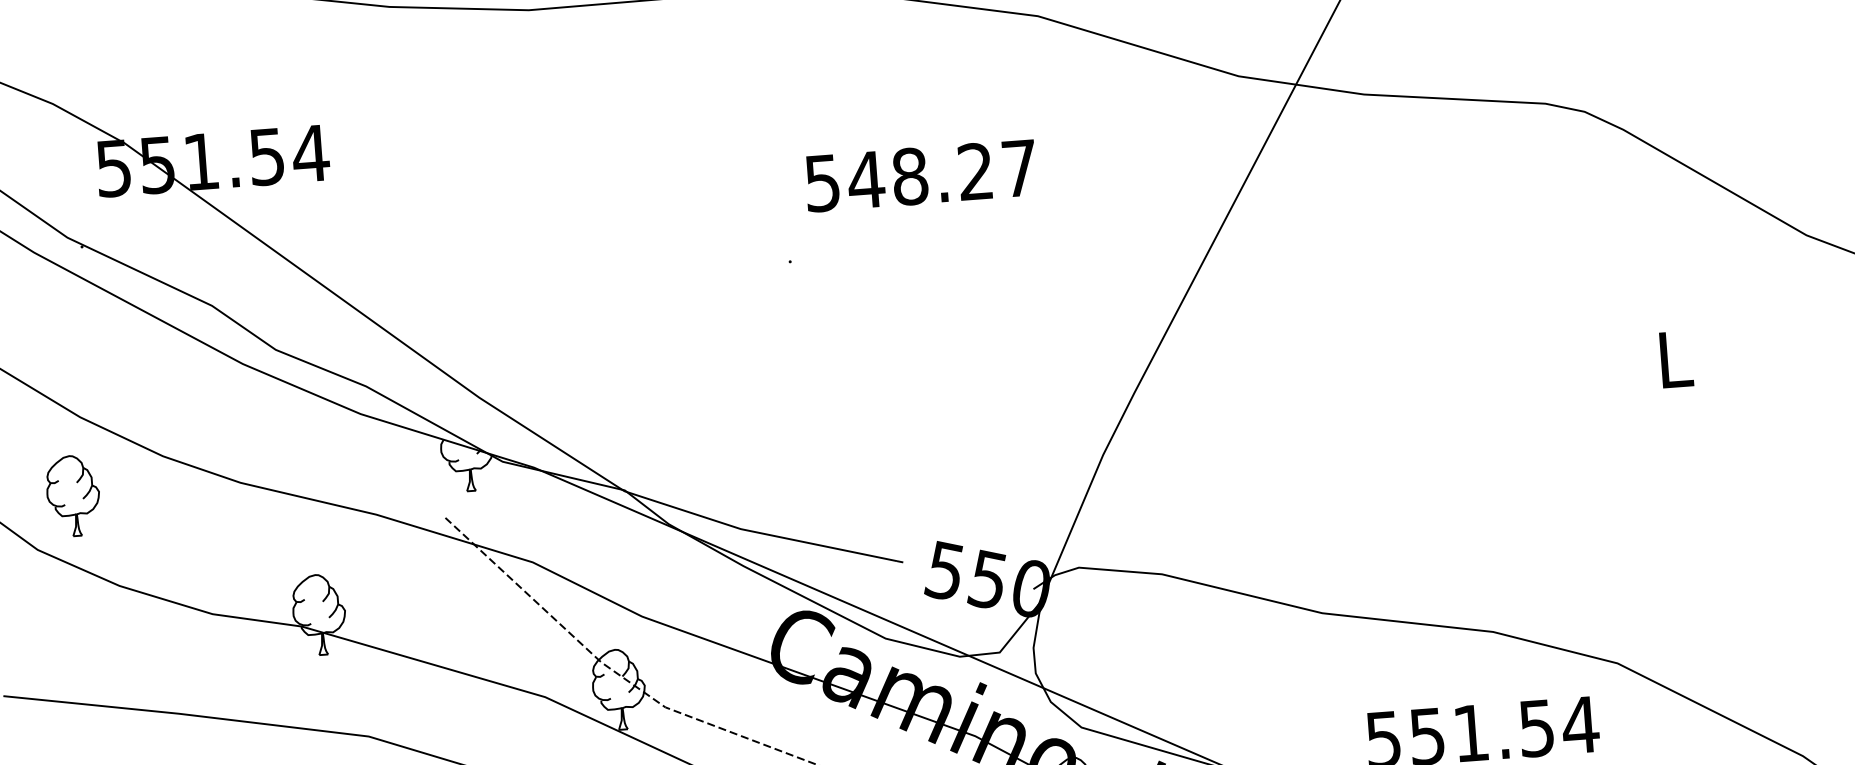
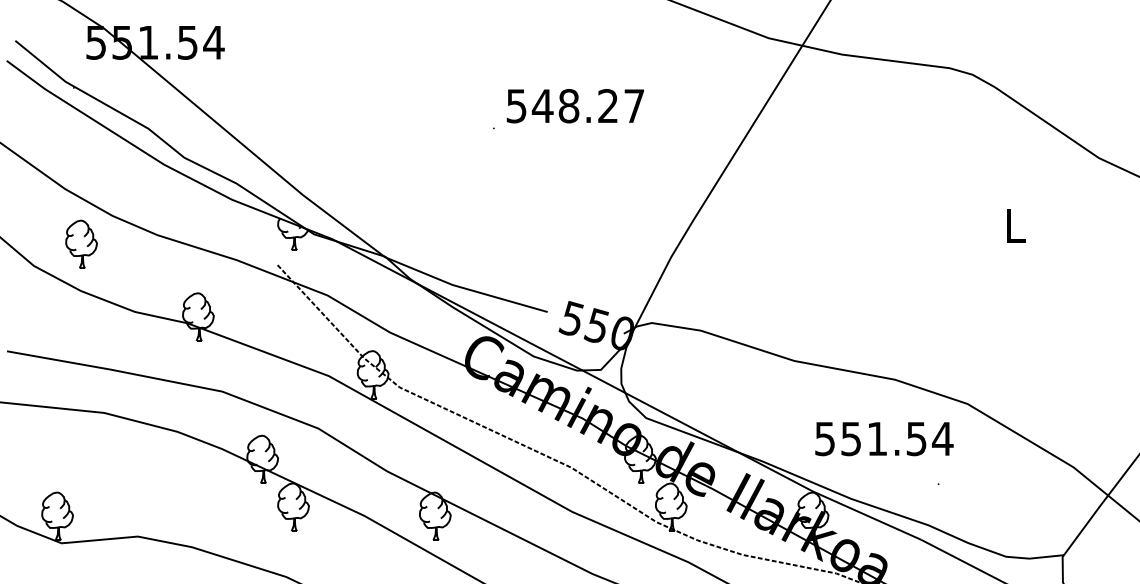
text: (919, 176) -> (574, 106), moved
part: (73, 494) -> (81, 243), moved

